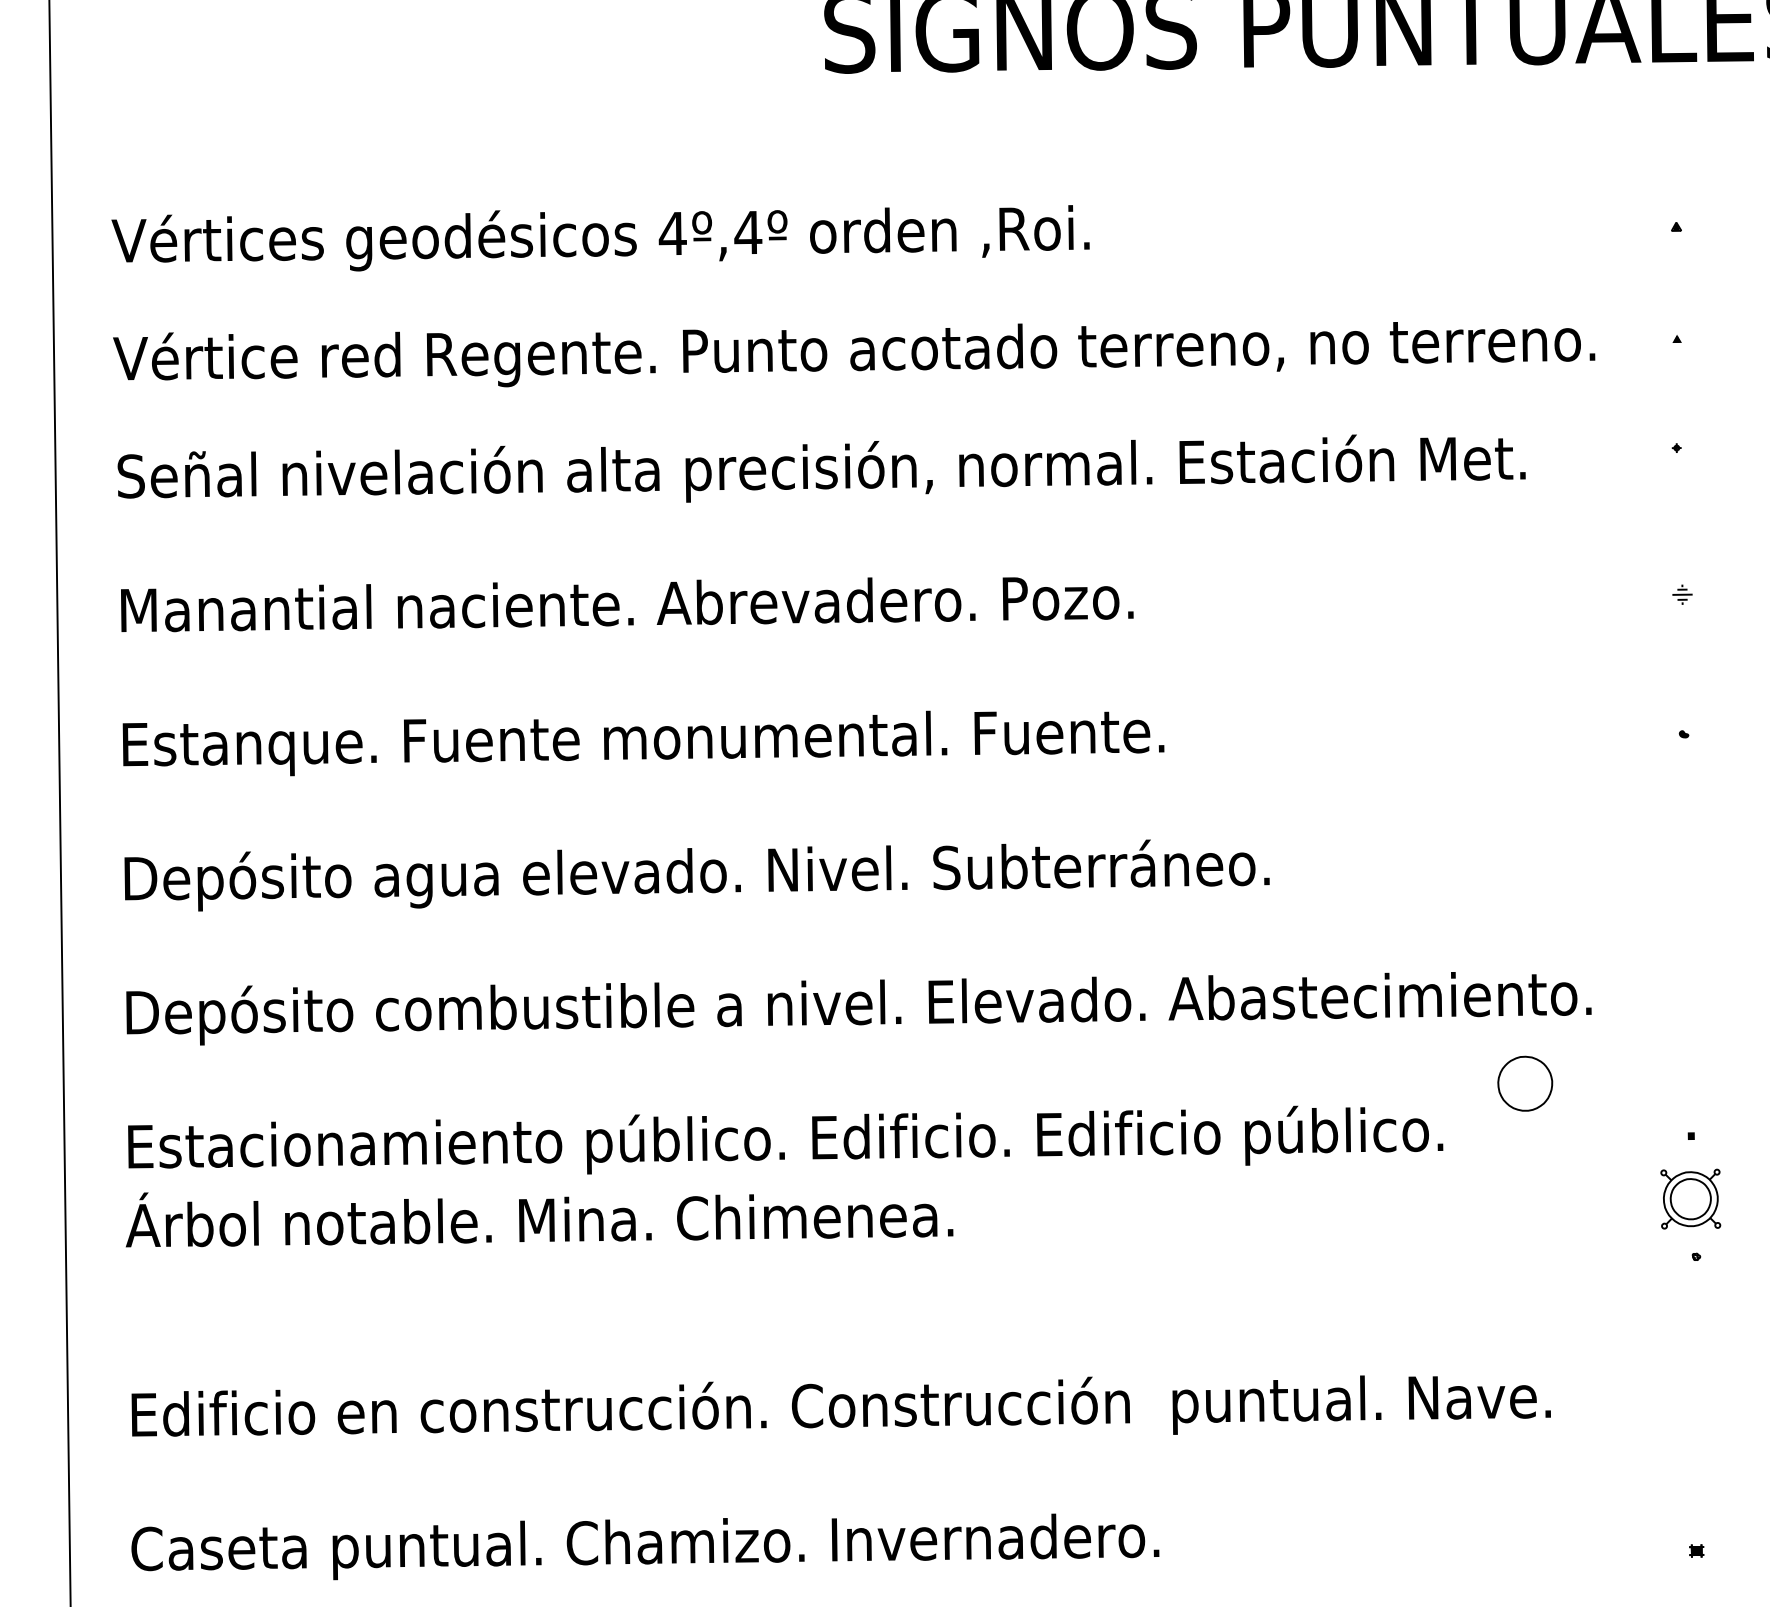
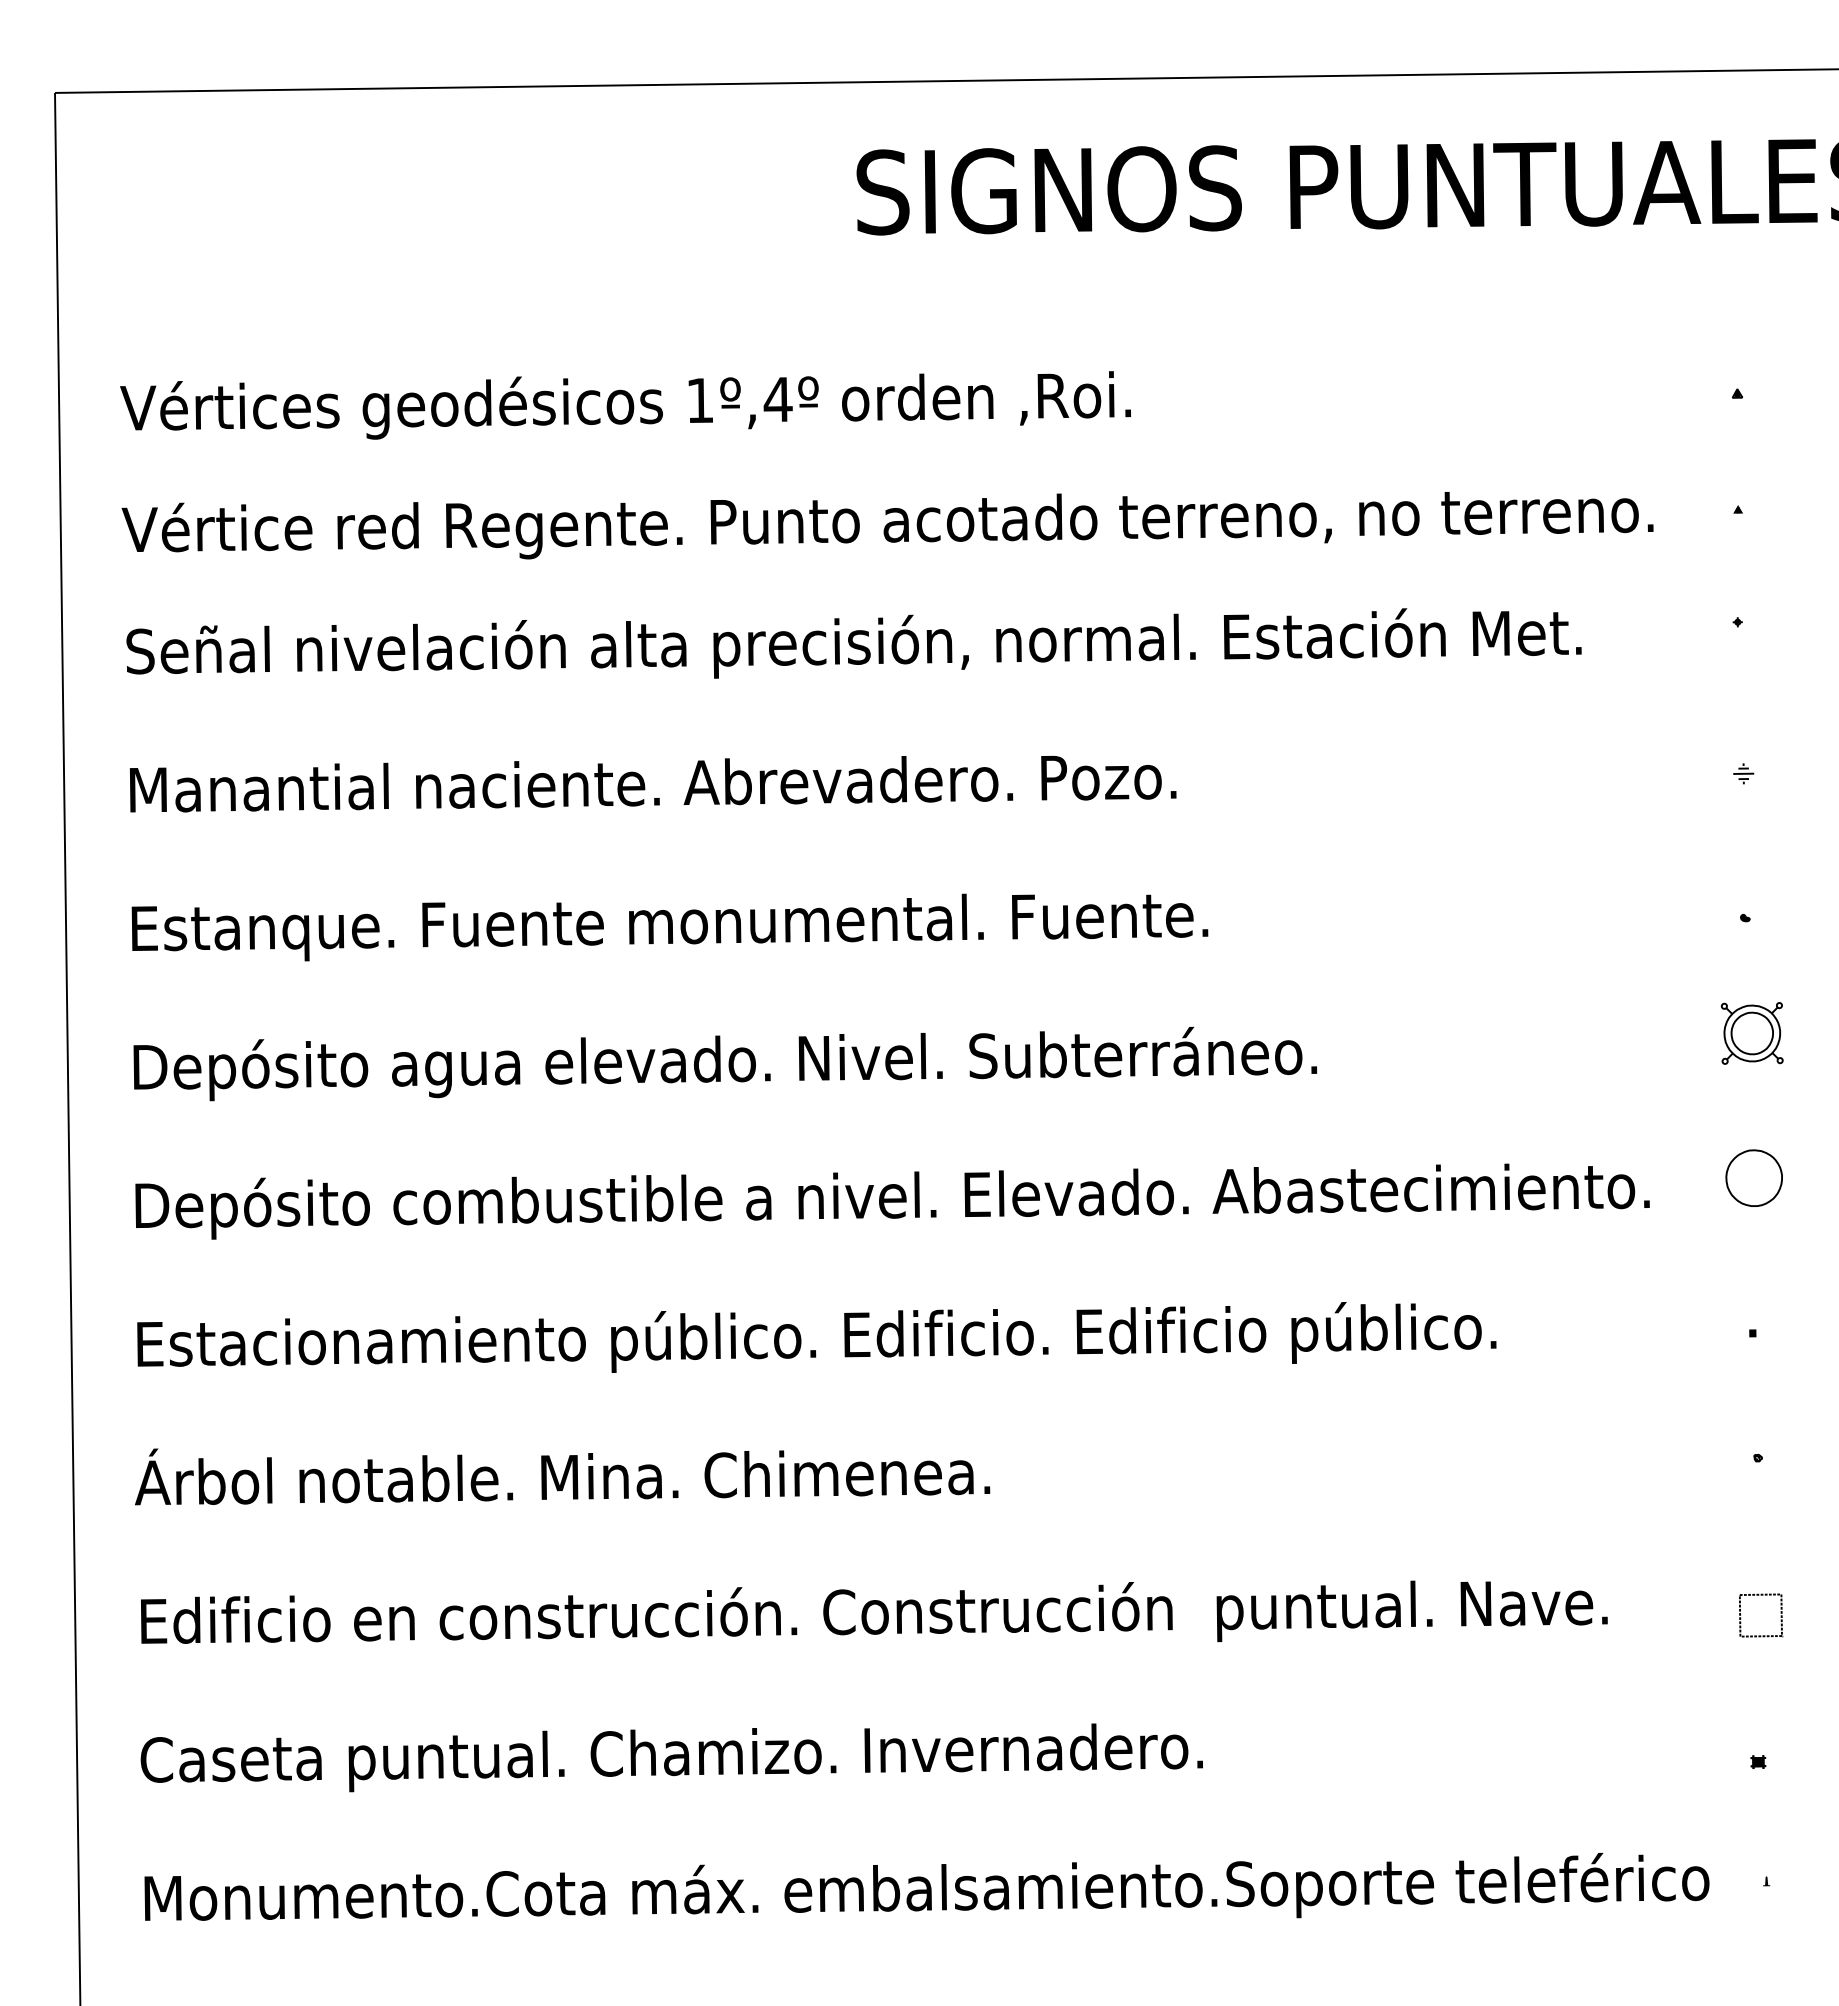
text: (672, 233) -> (699, 400), 4º,4º -> 1º,4º
part: (1524, 1083) -> (1753, 1177), moved
part: (1690, 1199) -> (1751, 1033), moved
text: (539, 1219) -> (562, 1476), moved
part: (1718, 1409) -> (1780, 1615), added

